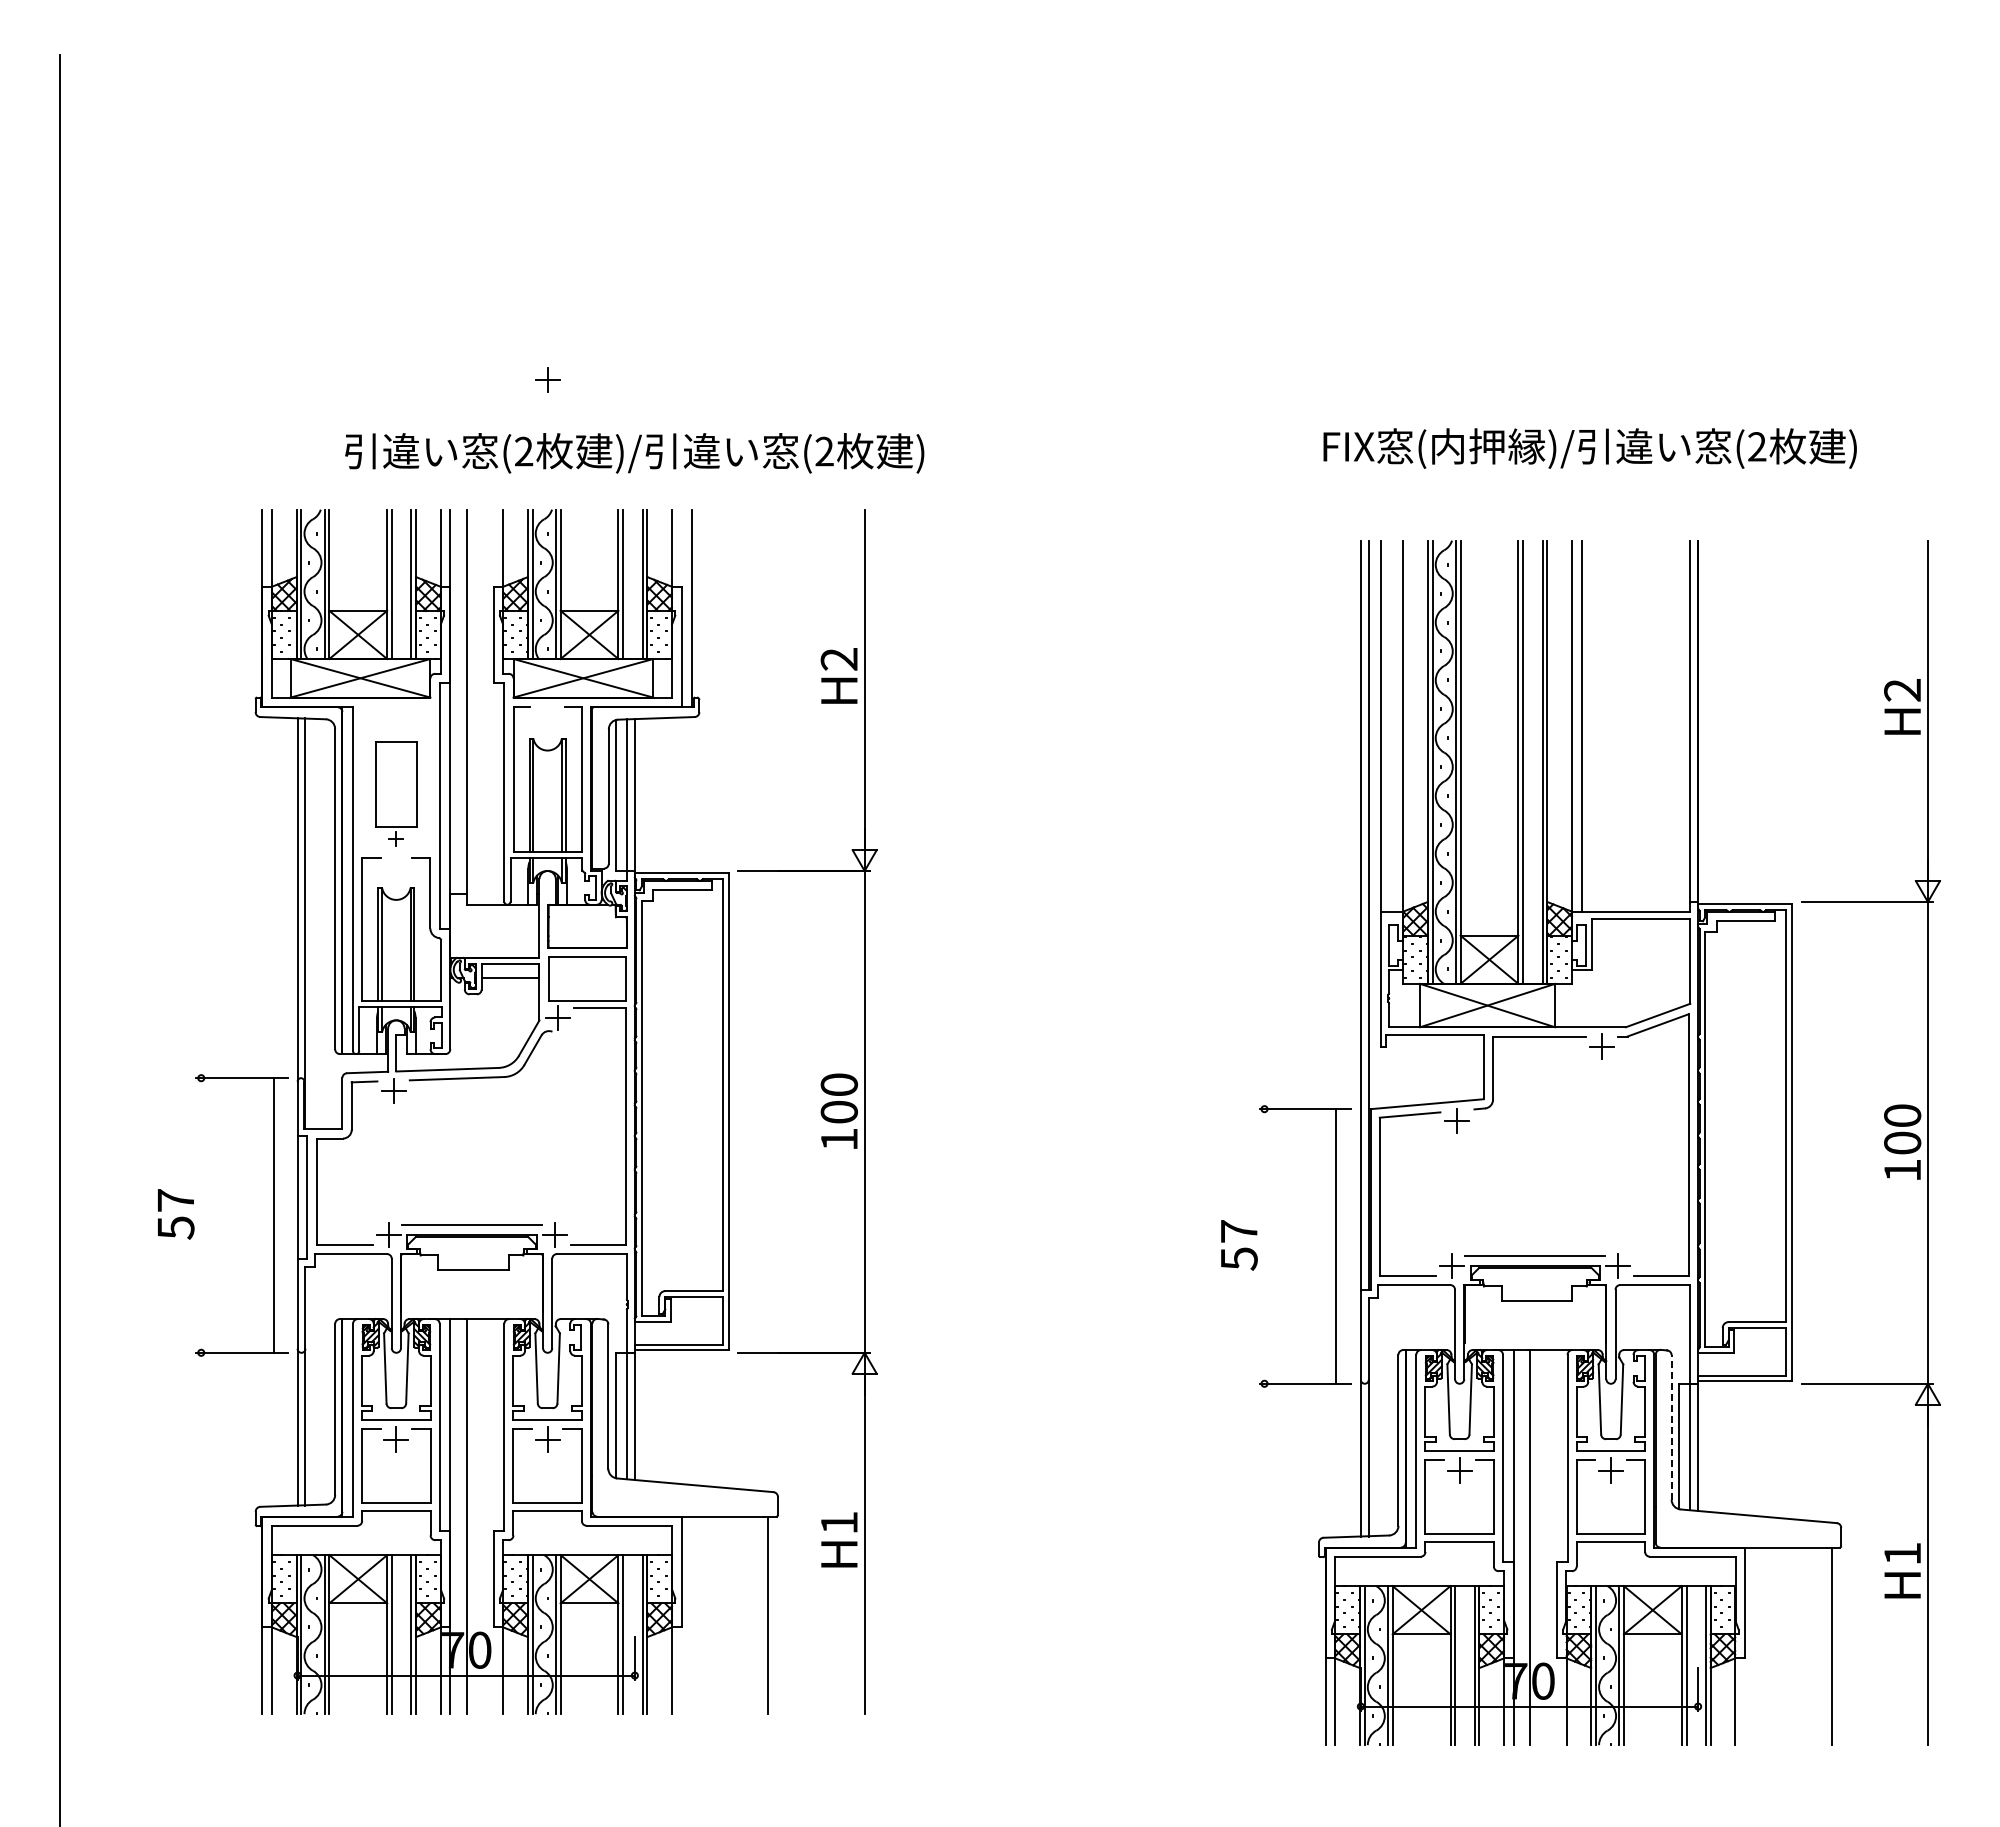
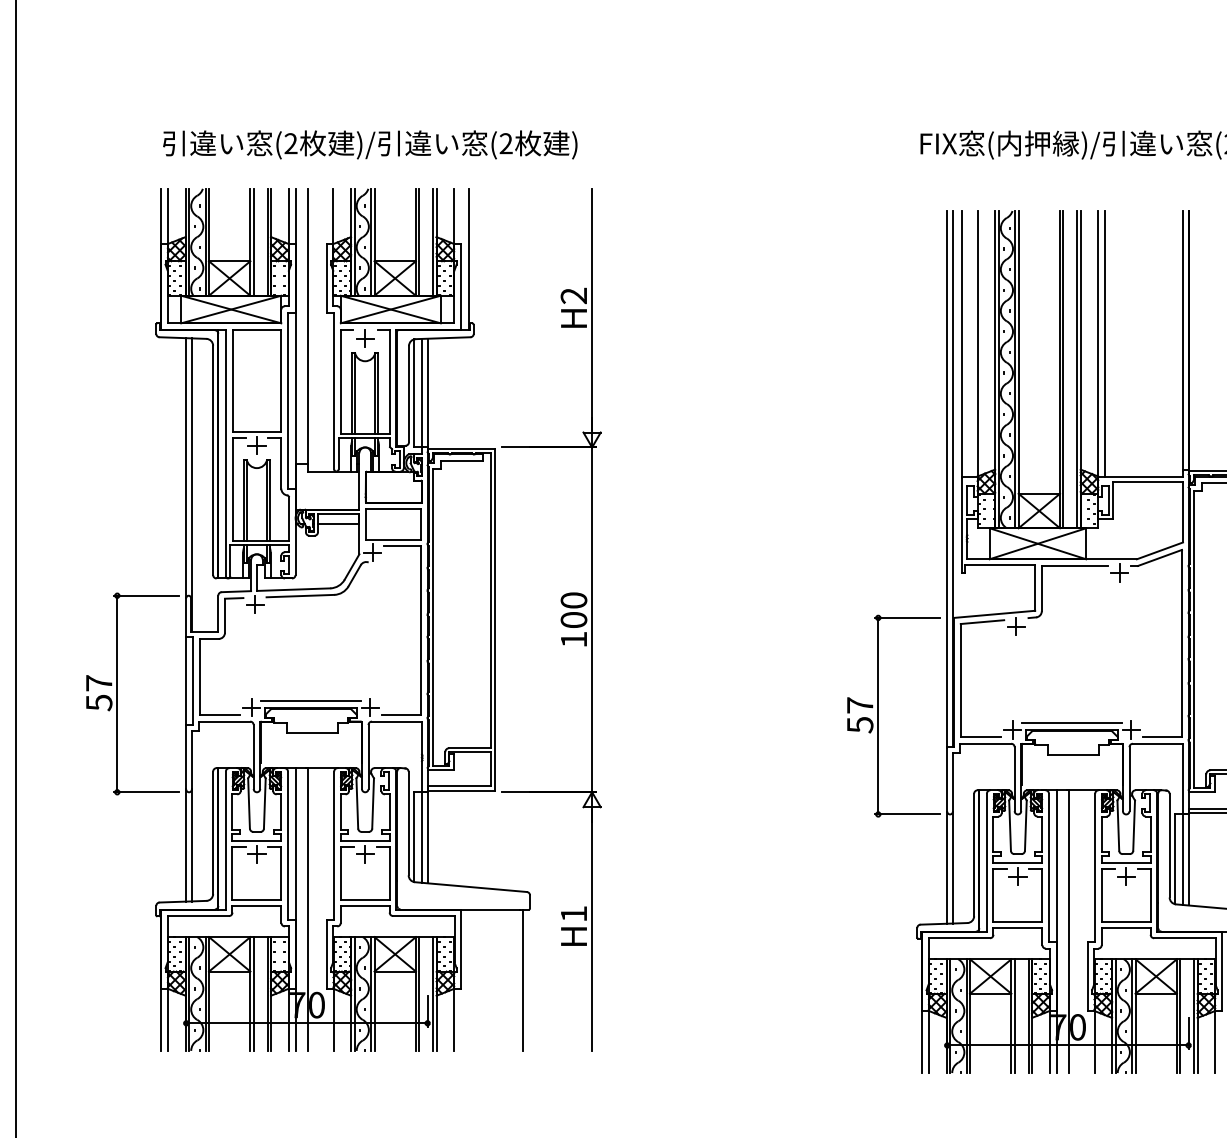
part: (547, 379) -> (365, 338), moved
text: (634, 453) -> (370, 145), moved
part: (395, 793) -> (256, 391), size x1.67
line: (274, 1215) -> (117, 694), moved
line: (1335, 1246) -> (878, 716), moved
line: (1671, 1427) -> (1169, 845), dashed -> solid

